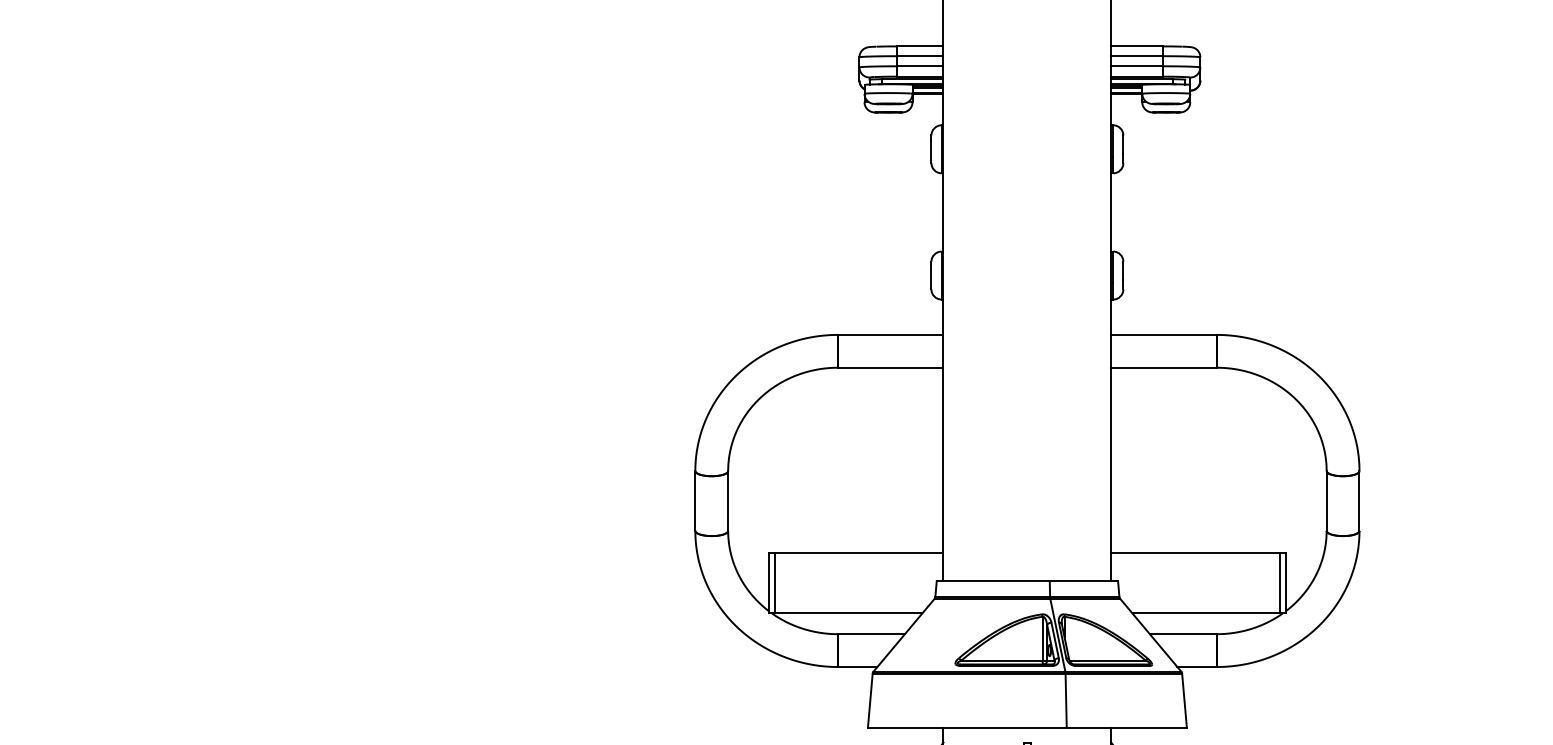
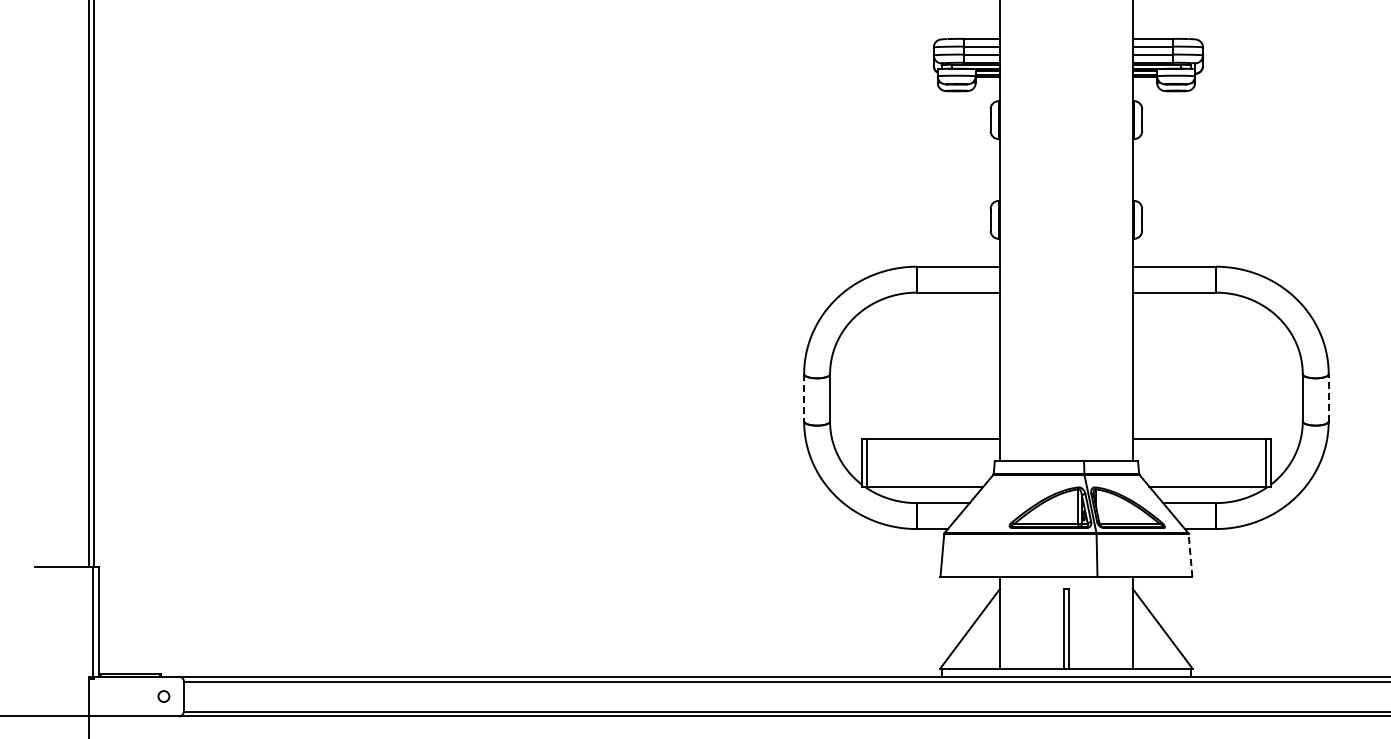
line: (695, 500) -> (804, 397), solid -> dashed
line: (1359, 500) -> (1328, 397), solid -> dashed
line: (1184, 700) -> (1190, 555), solid -> dashed

